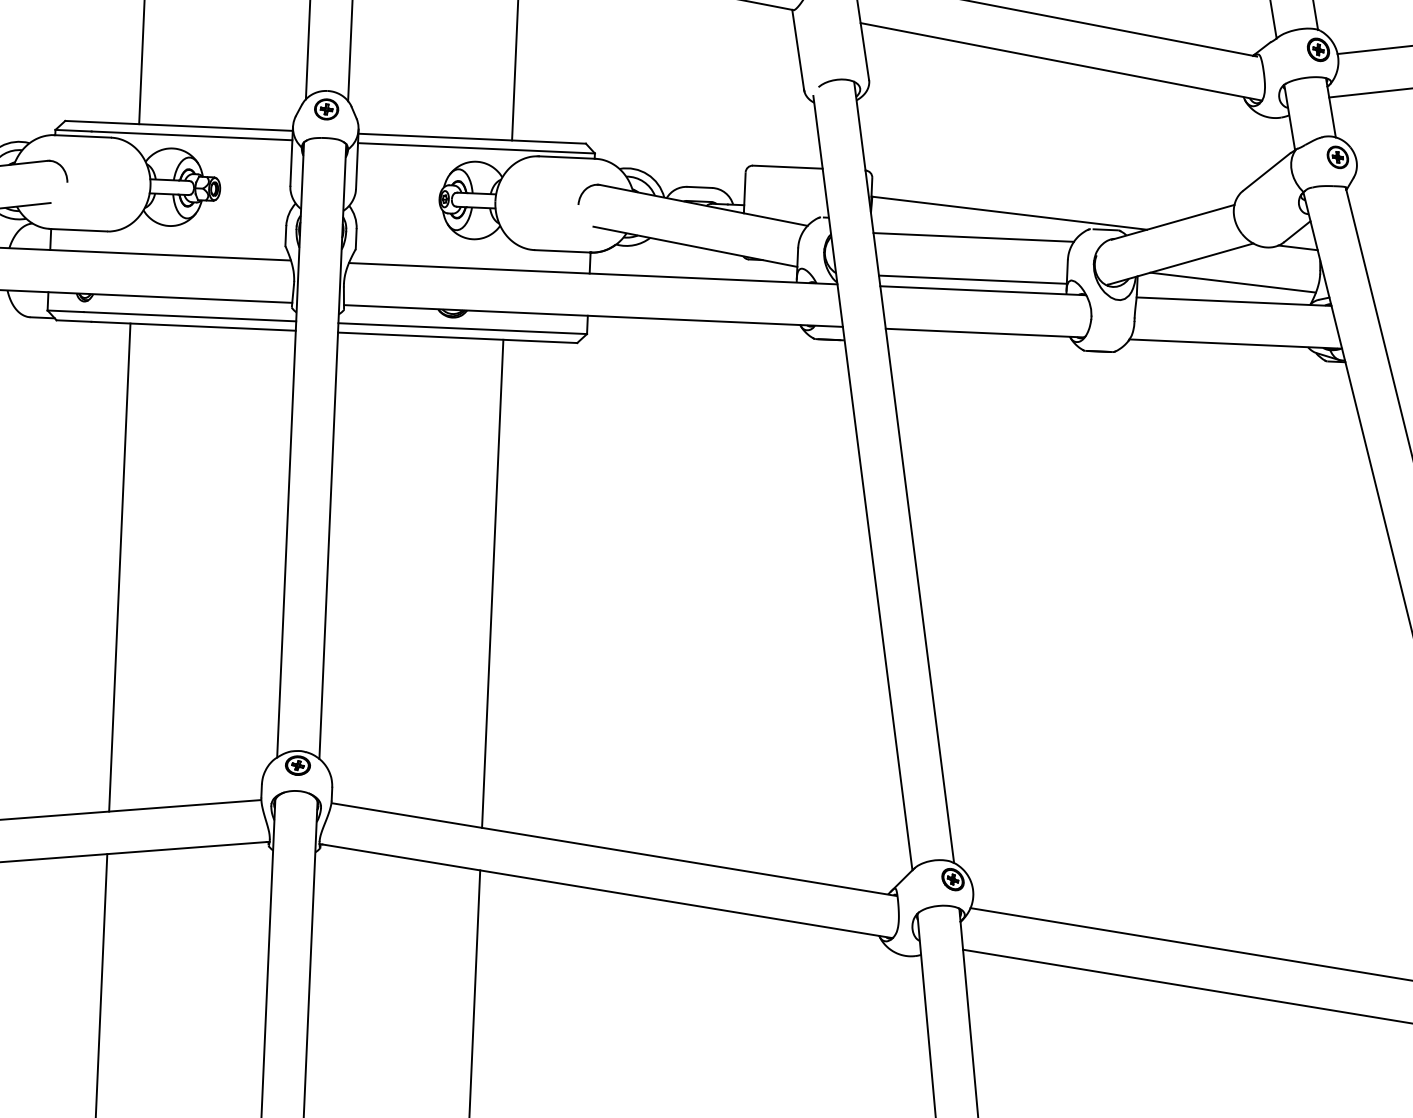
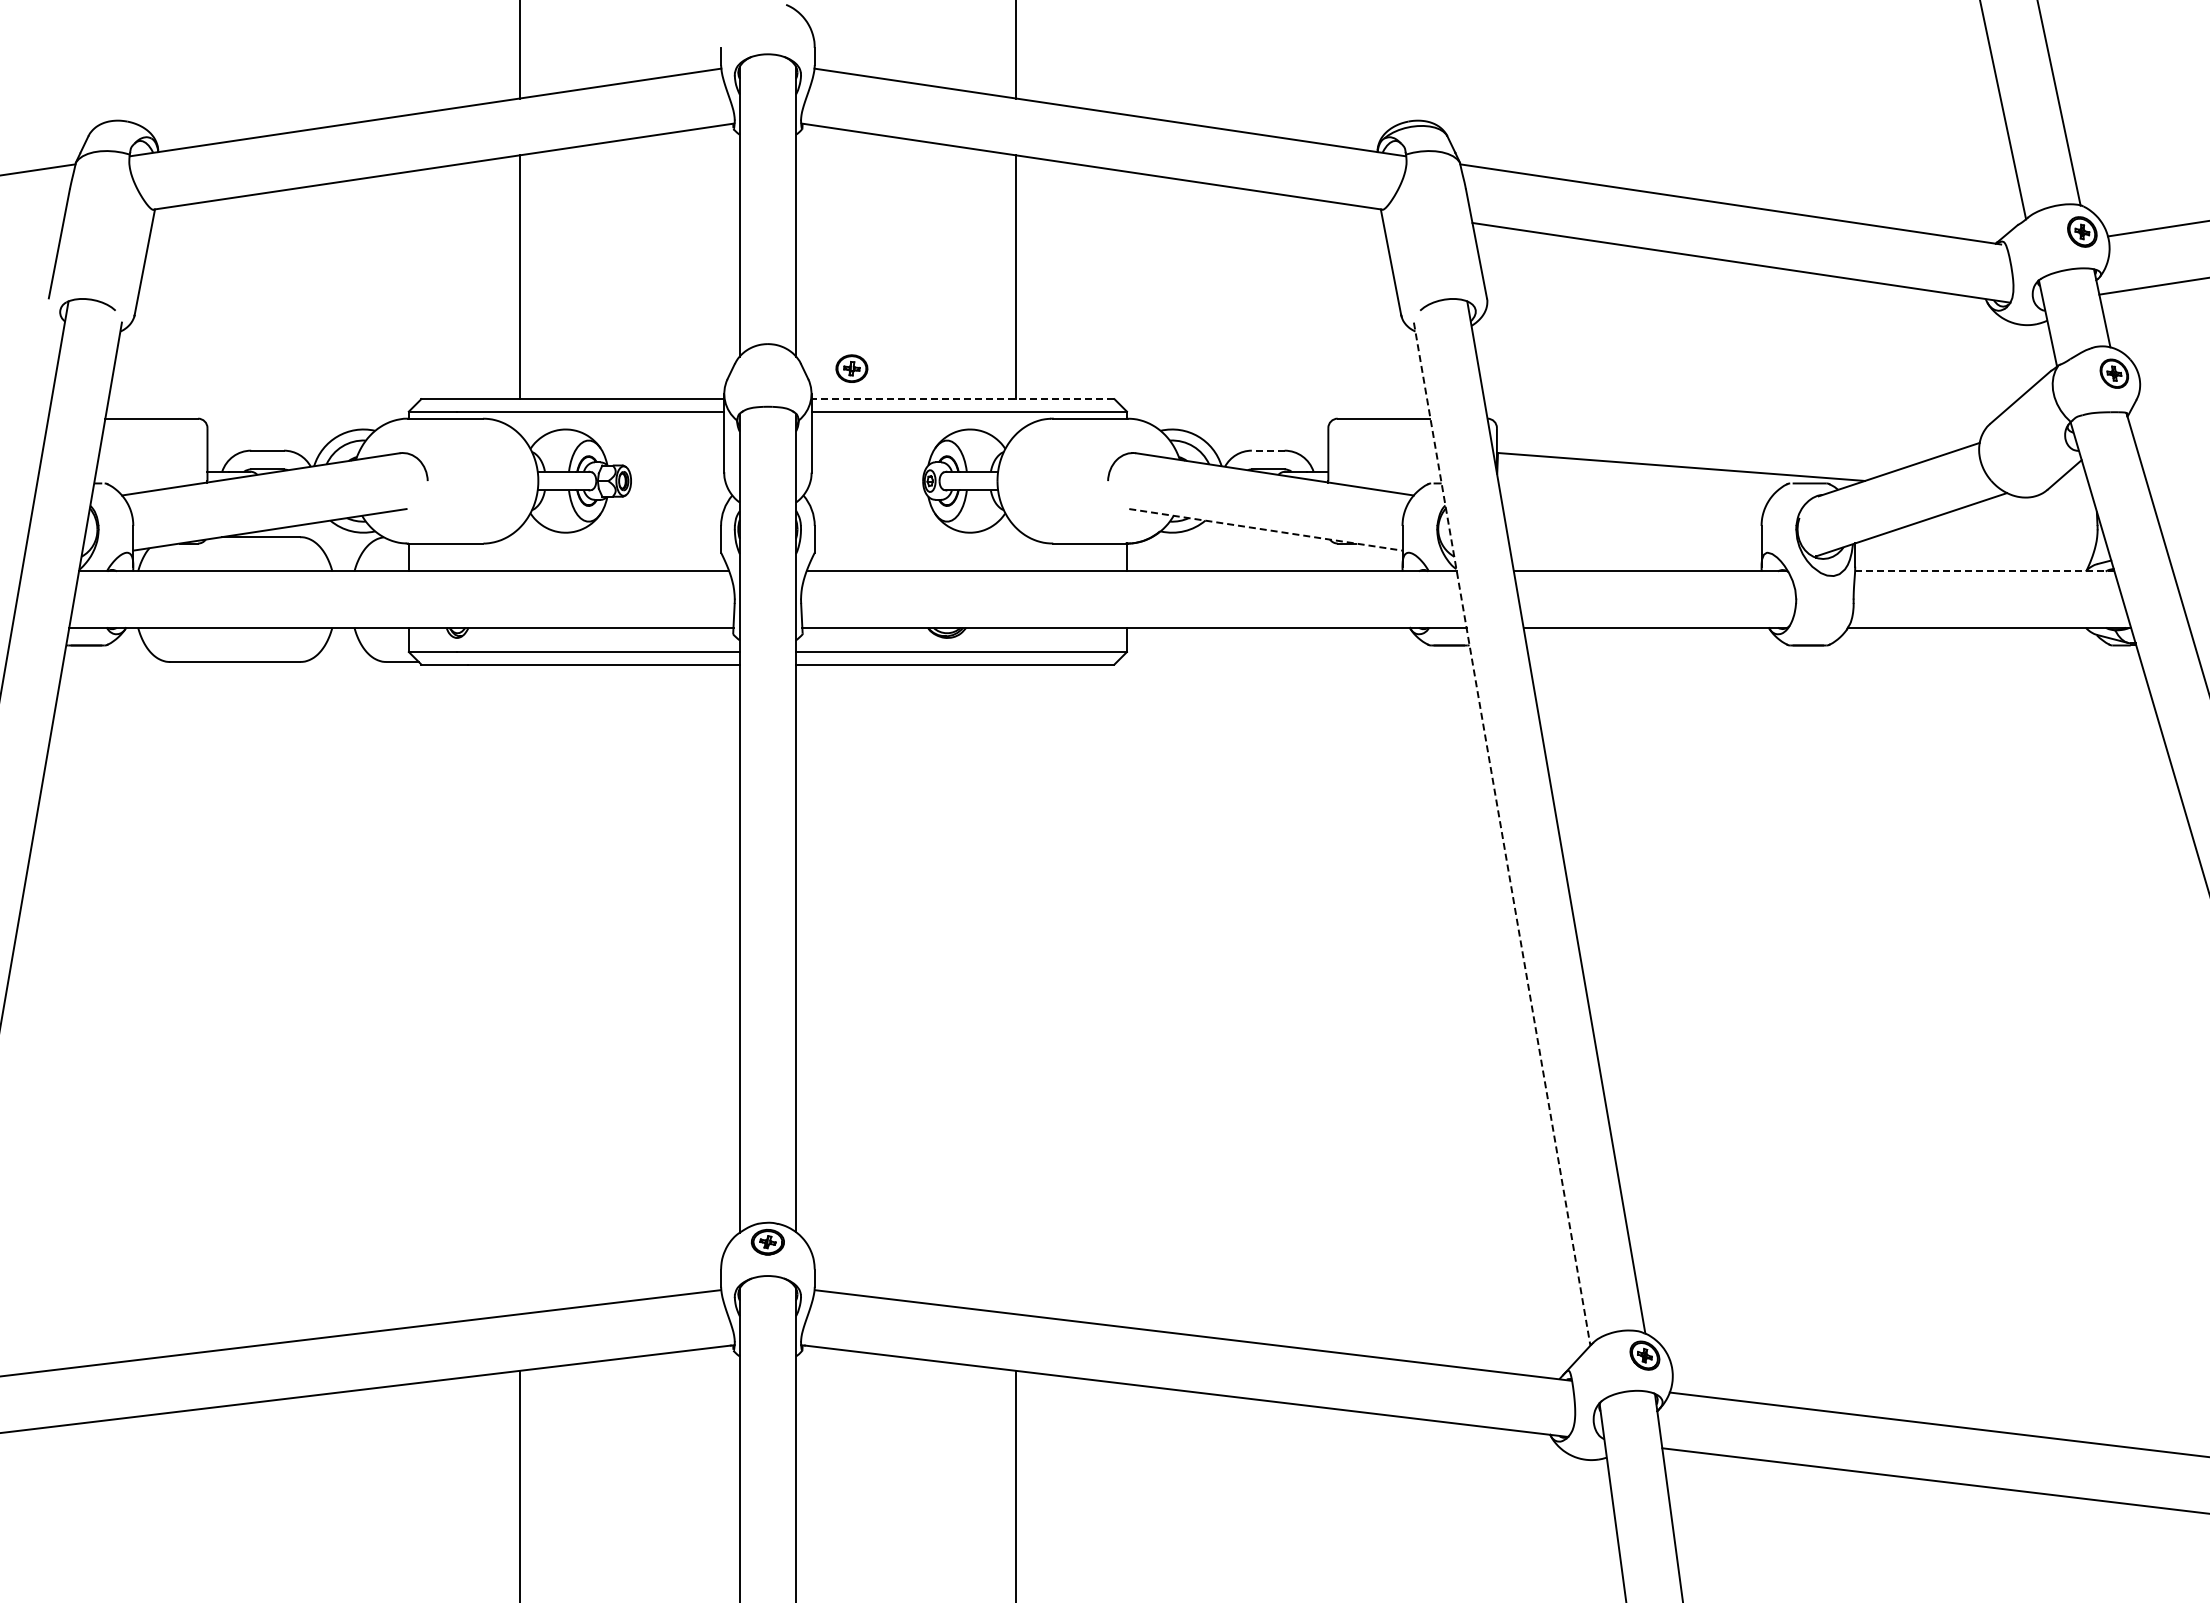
part: (326, 109) -> (851, 368), moved
line: (471, 138) -> (962, 399), solid -> dashed
line: (699, 187) -> (1267, 450), solid -> dashed
line: (973, 237) -> (1634, 501), removed
line: (695, 246) -> (1266, 529), solid -> dashed
line: (1297, 248) -> (2066, 496), removed
line: (972, 279) -> (1636, 557), removed
line: (1233, 282) -> (1982, 545), removed
line: (1233, 301) -> (1984, 571), solid -> dashed
line: (863, 483) -> (1502, 834), solid -> dashed
line: (119, 567) -> (519, 989), removed
line: (493, 583) -> (1016, 989), removed

